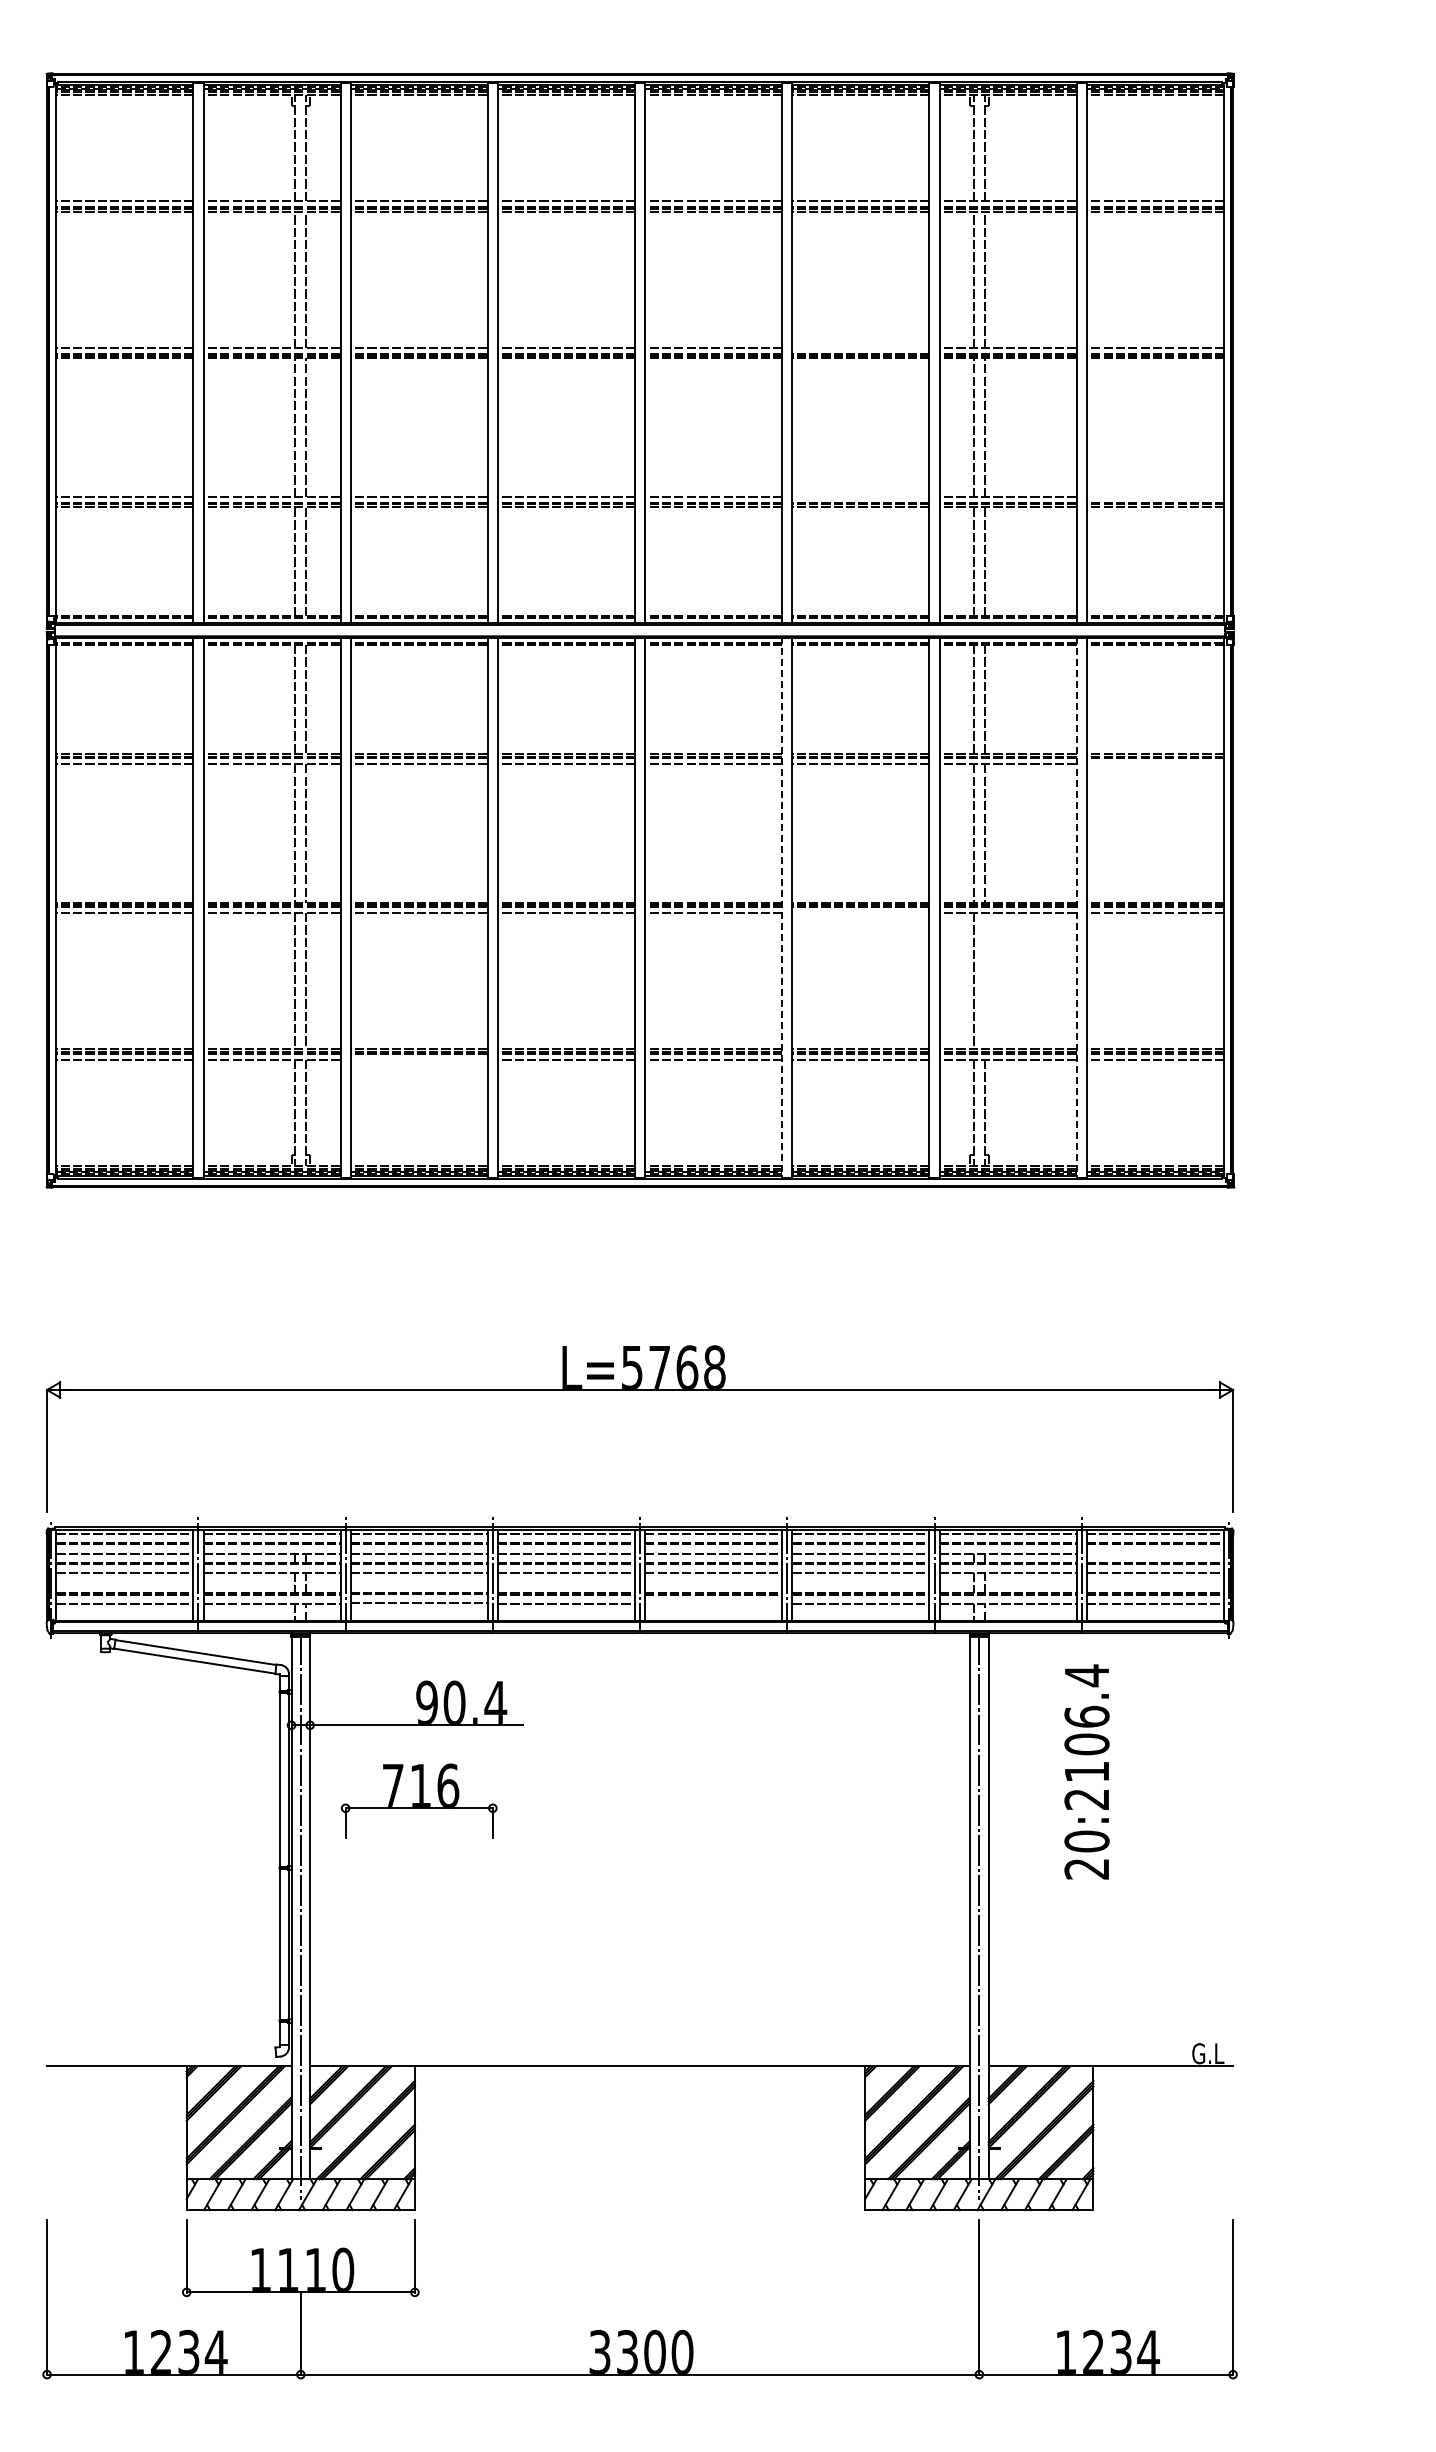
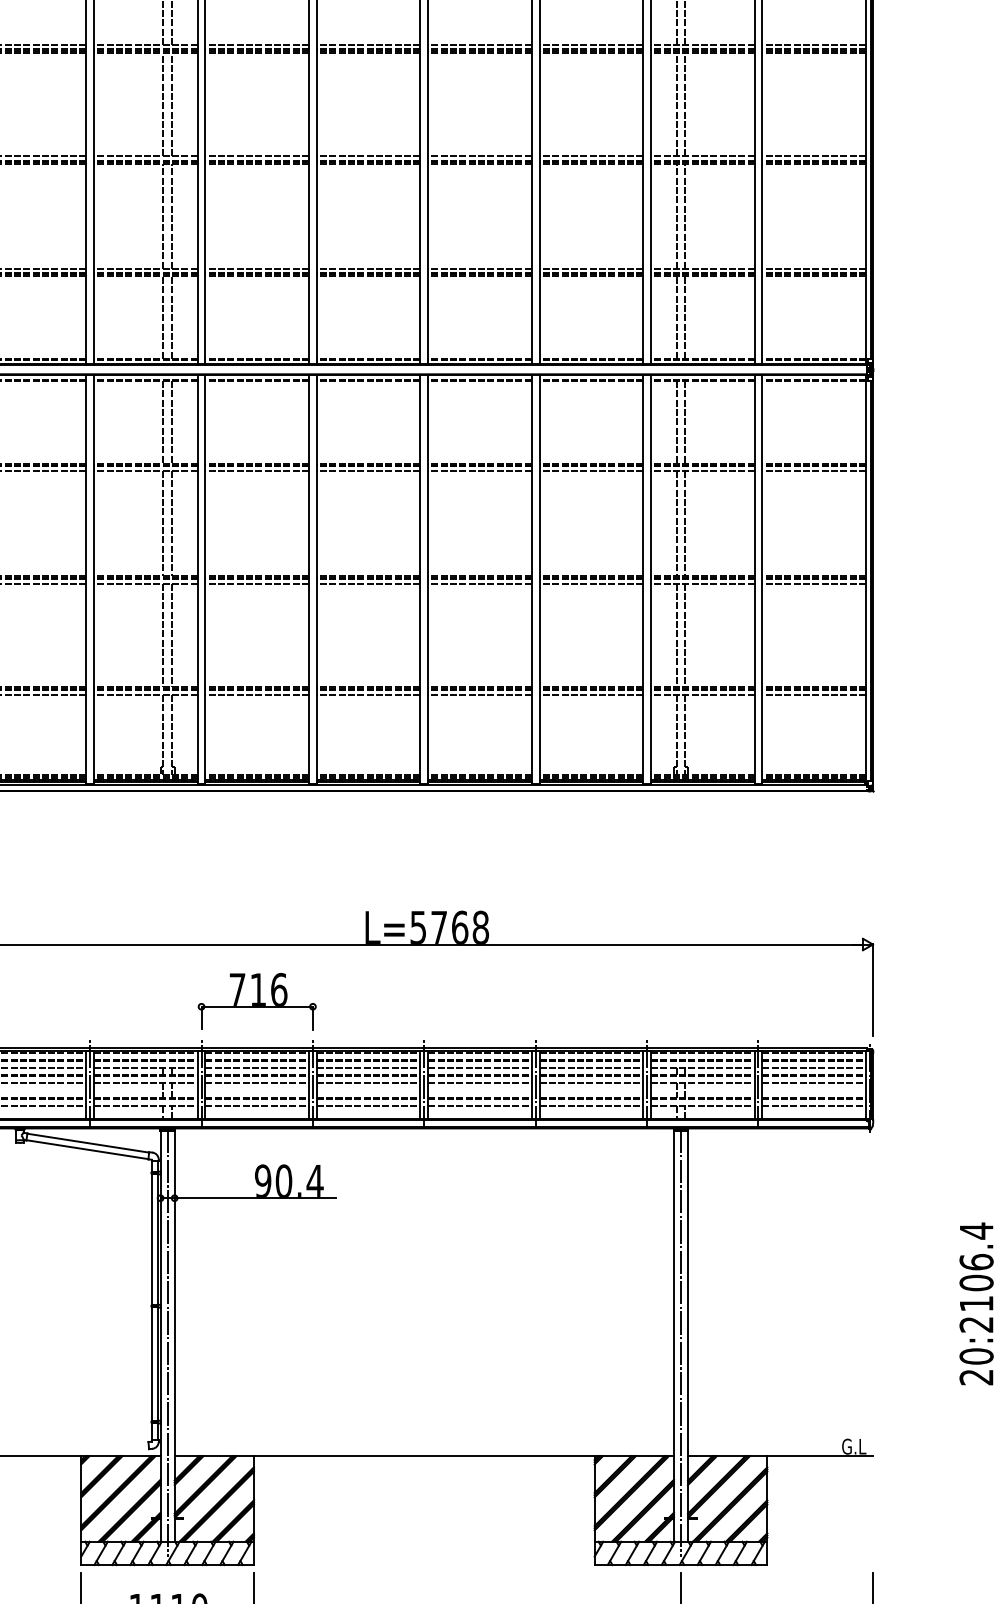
line: (860, 347) -> (591, 155), added
line: (860, 496) -> (591, 268), added
line: (1154, 496) -> (813, 268), added
line: (1154, 764) -> (813, 471), added
line: (782, 908) -> (532, 580), dashed -> solid
line: (1076, 908) -> (754, 580), dashed -> solid
line: (860, 913) -> (591, 584), added
line: (985, 981) -> (685, 635), added
line: (418, 1059) -> (256, 694), added
line: (1154, 1553) -> (813, 1068), added
line: (713, 1603) -> (479, 1106), added
text: (1086, 1771) -> (976, 1303), moved
part: (419, 1800) -> (257, 1000), moved

